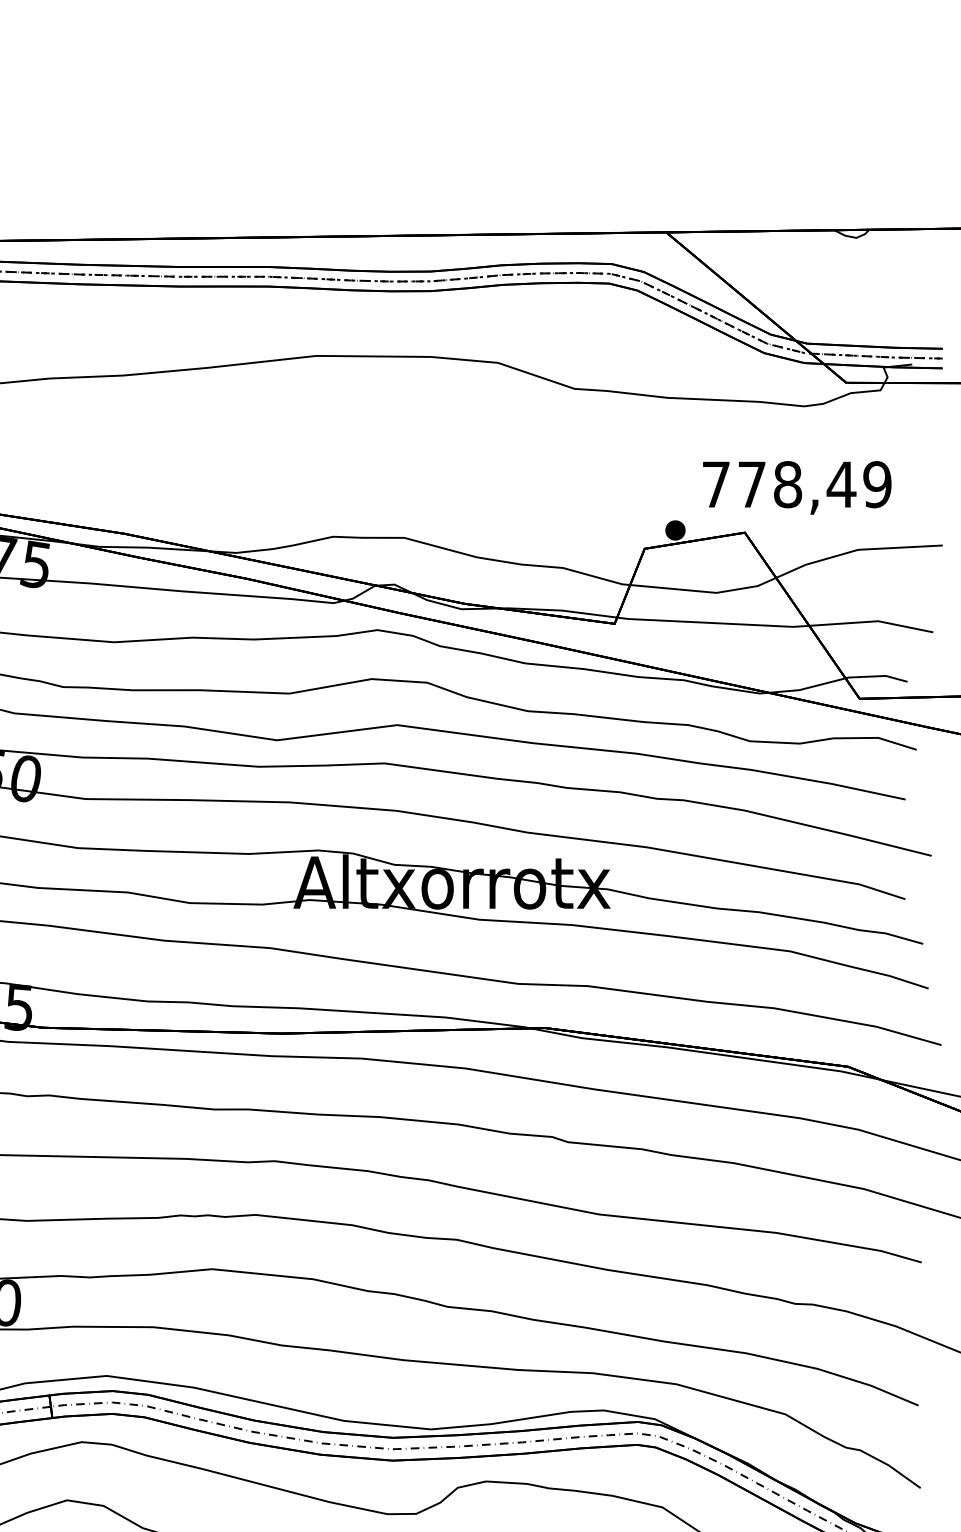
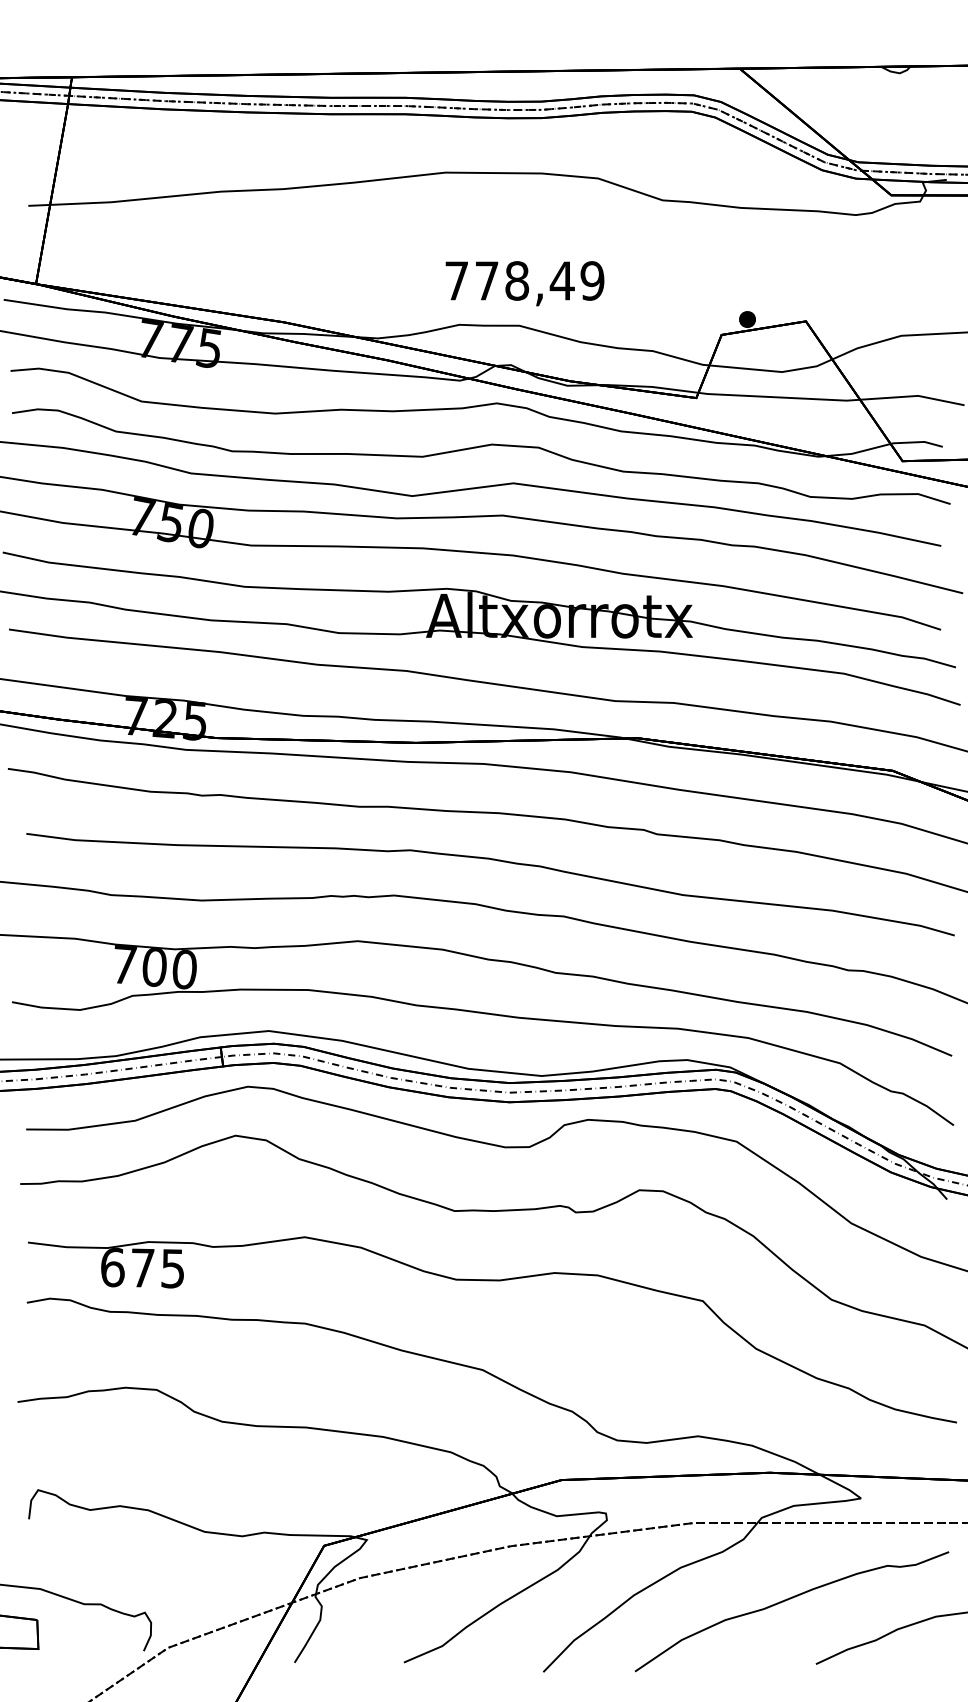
text: (796, 487) -> (524, 283), moved

